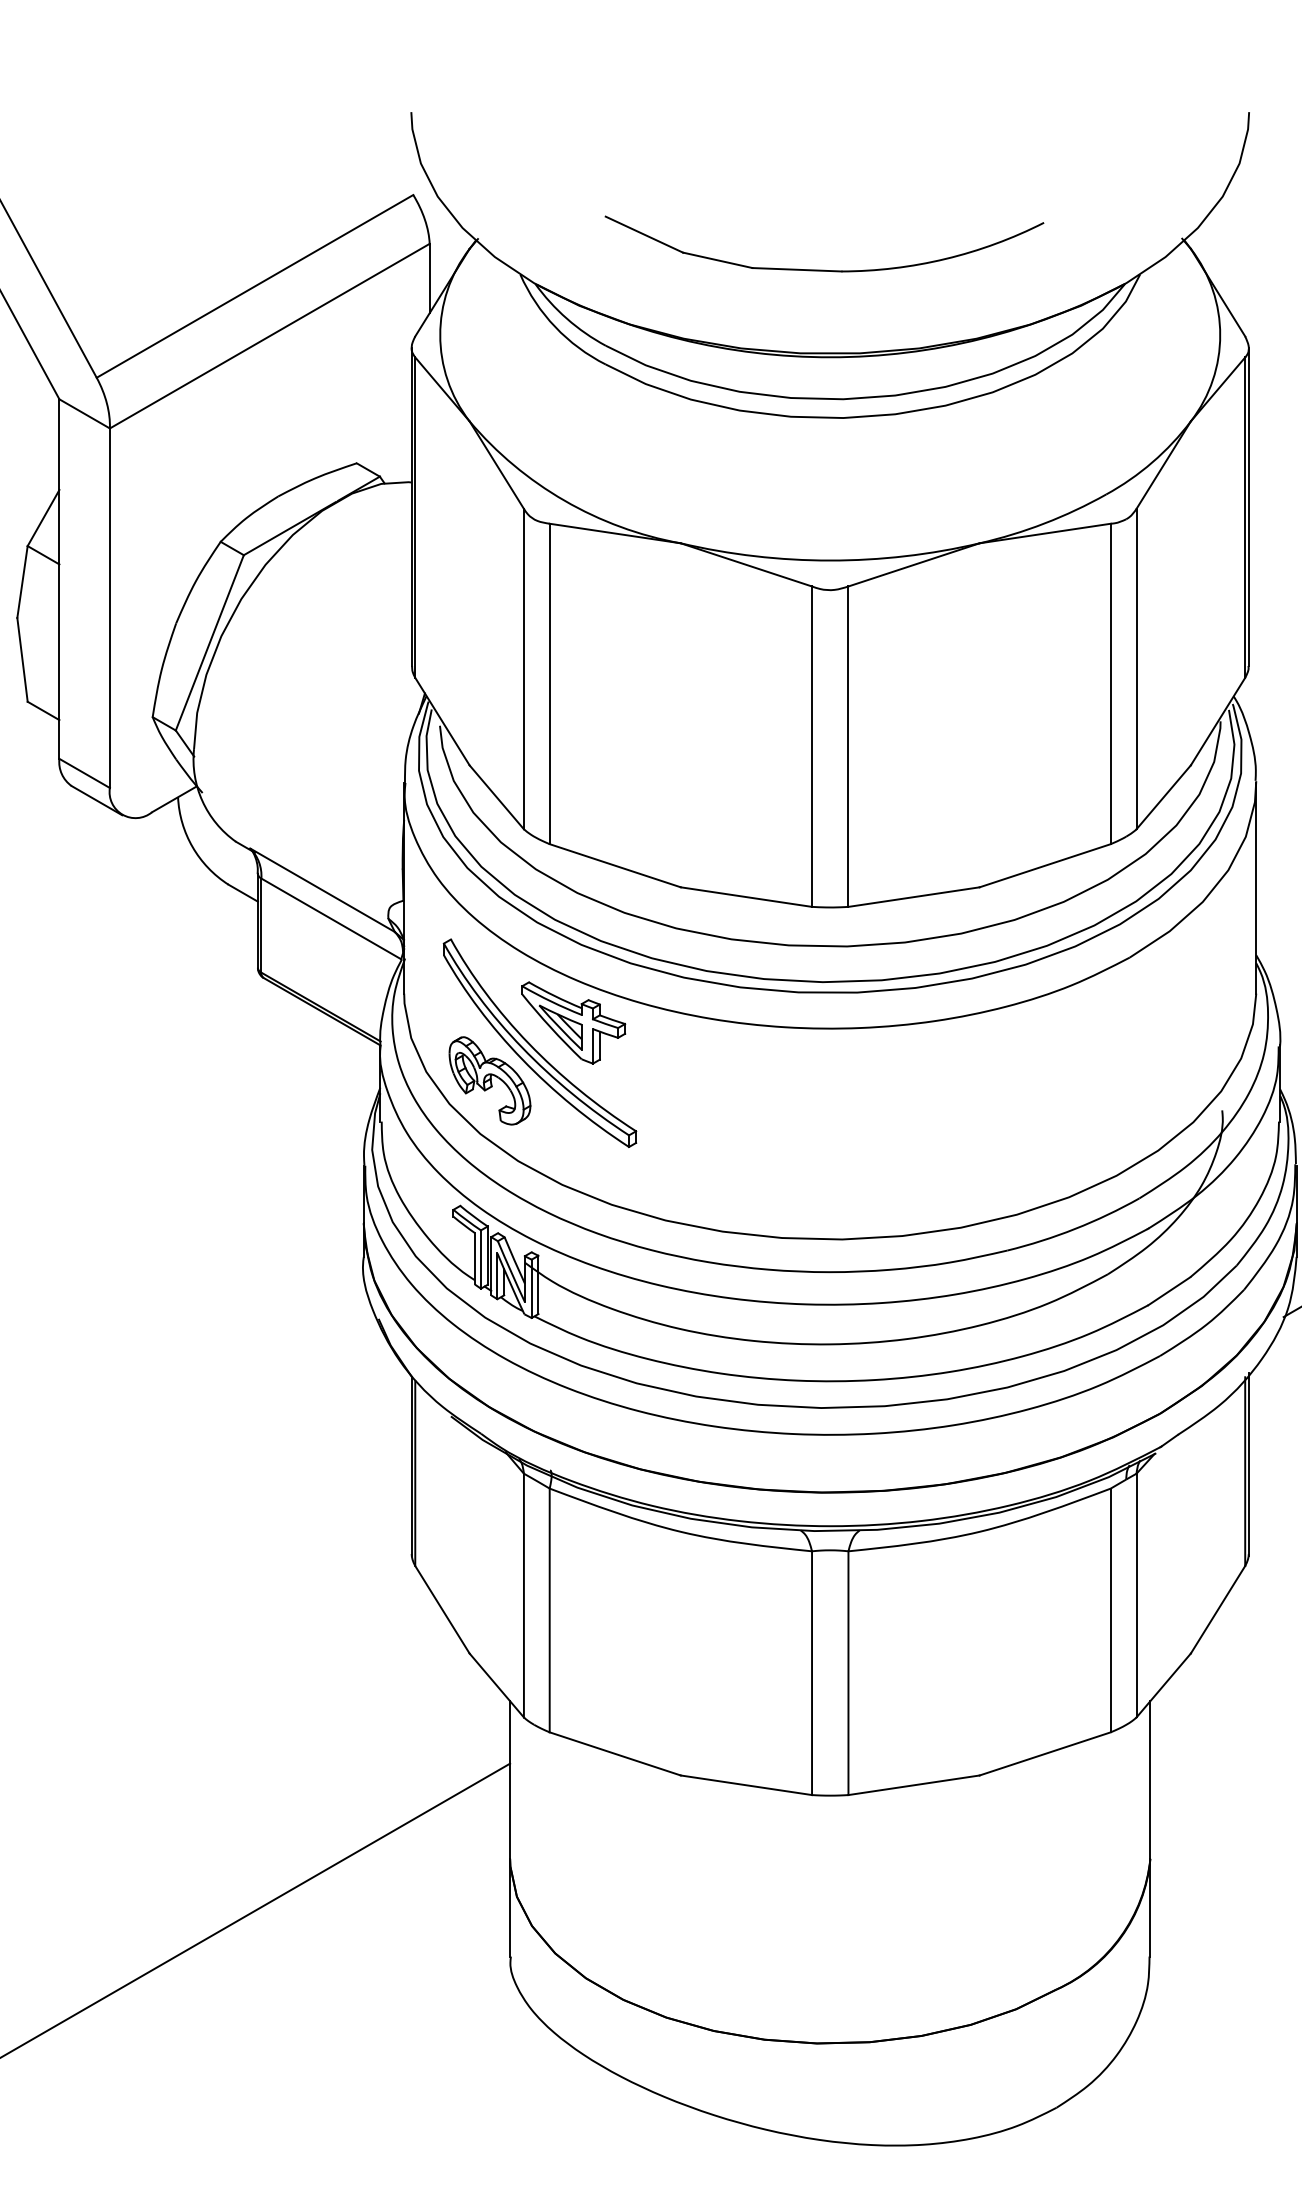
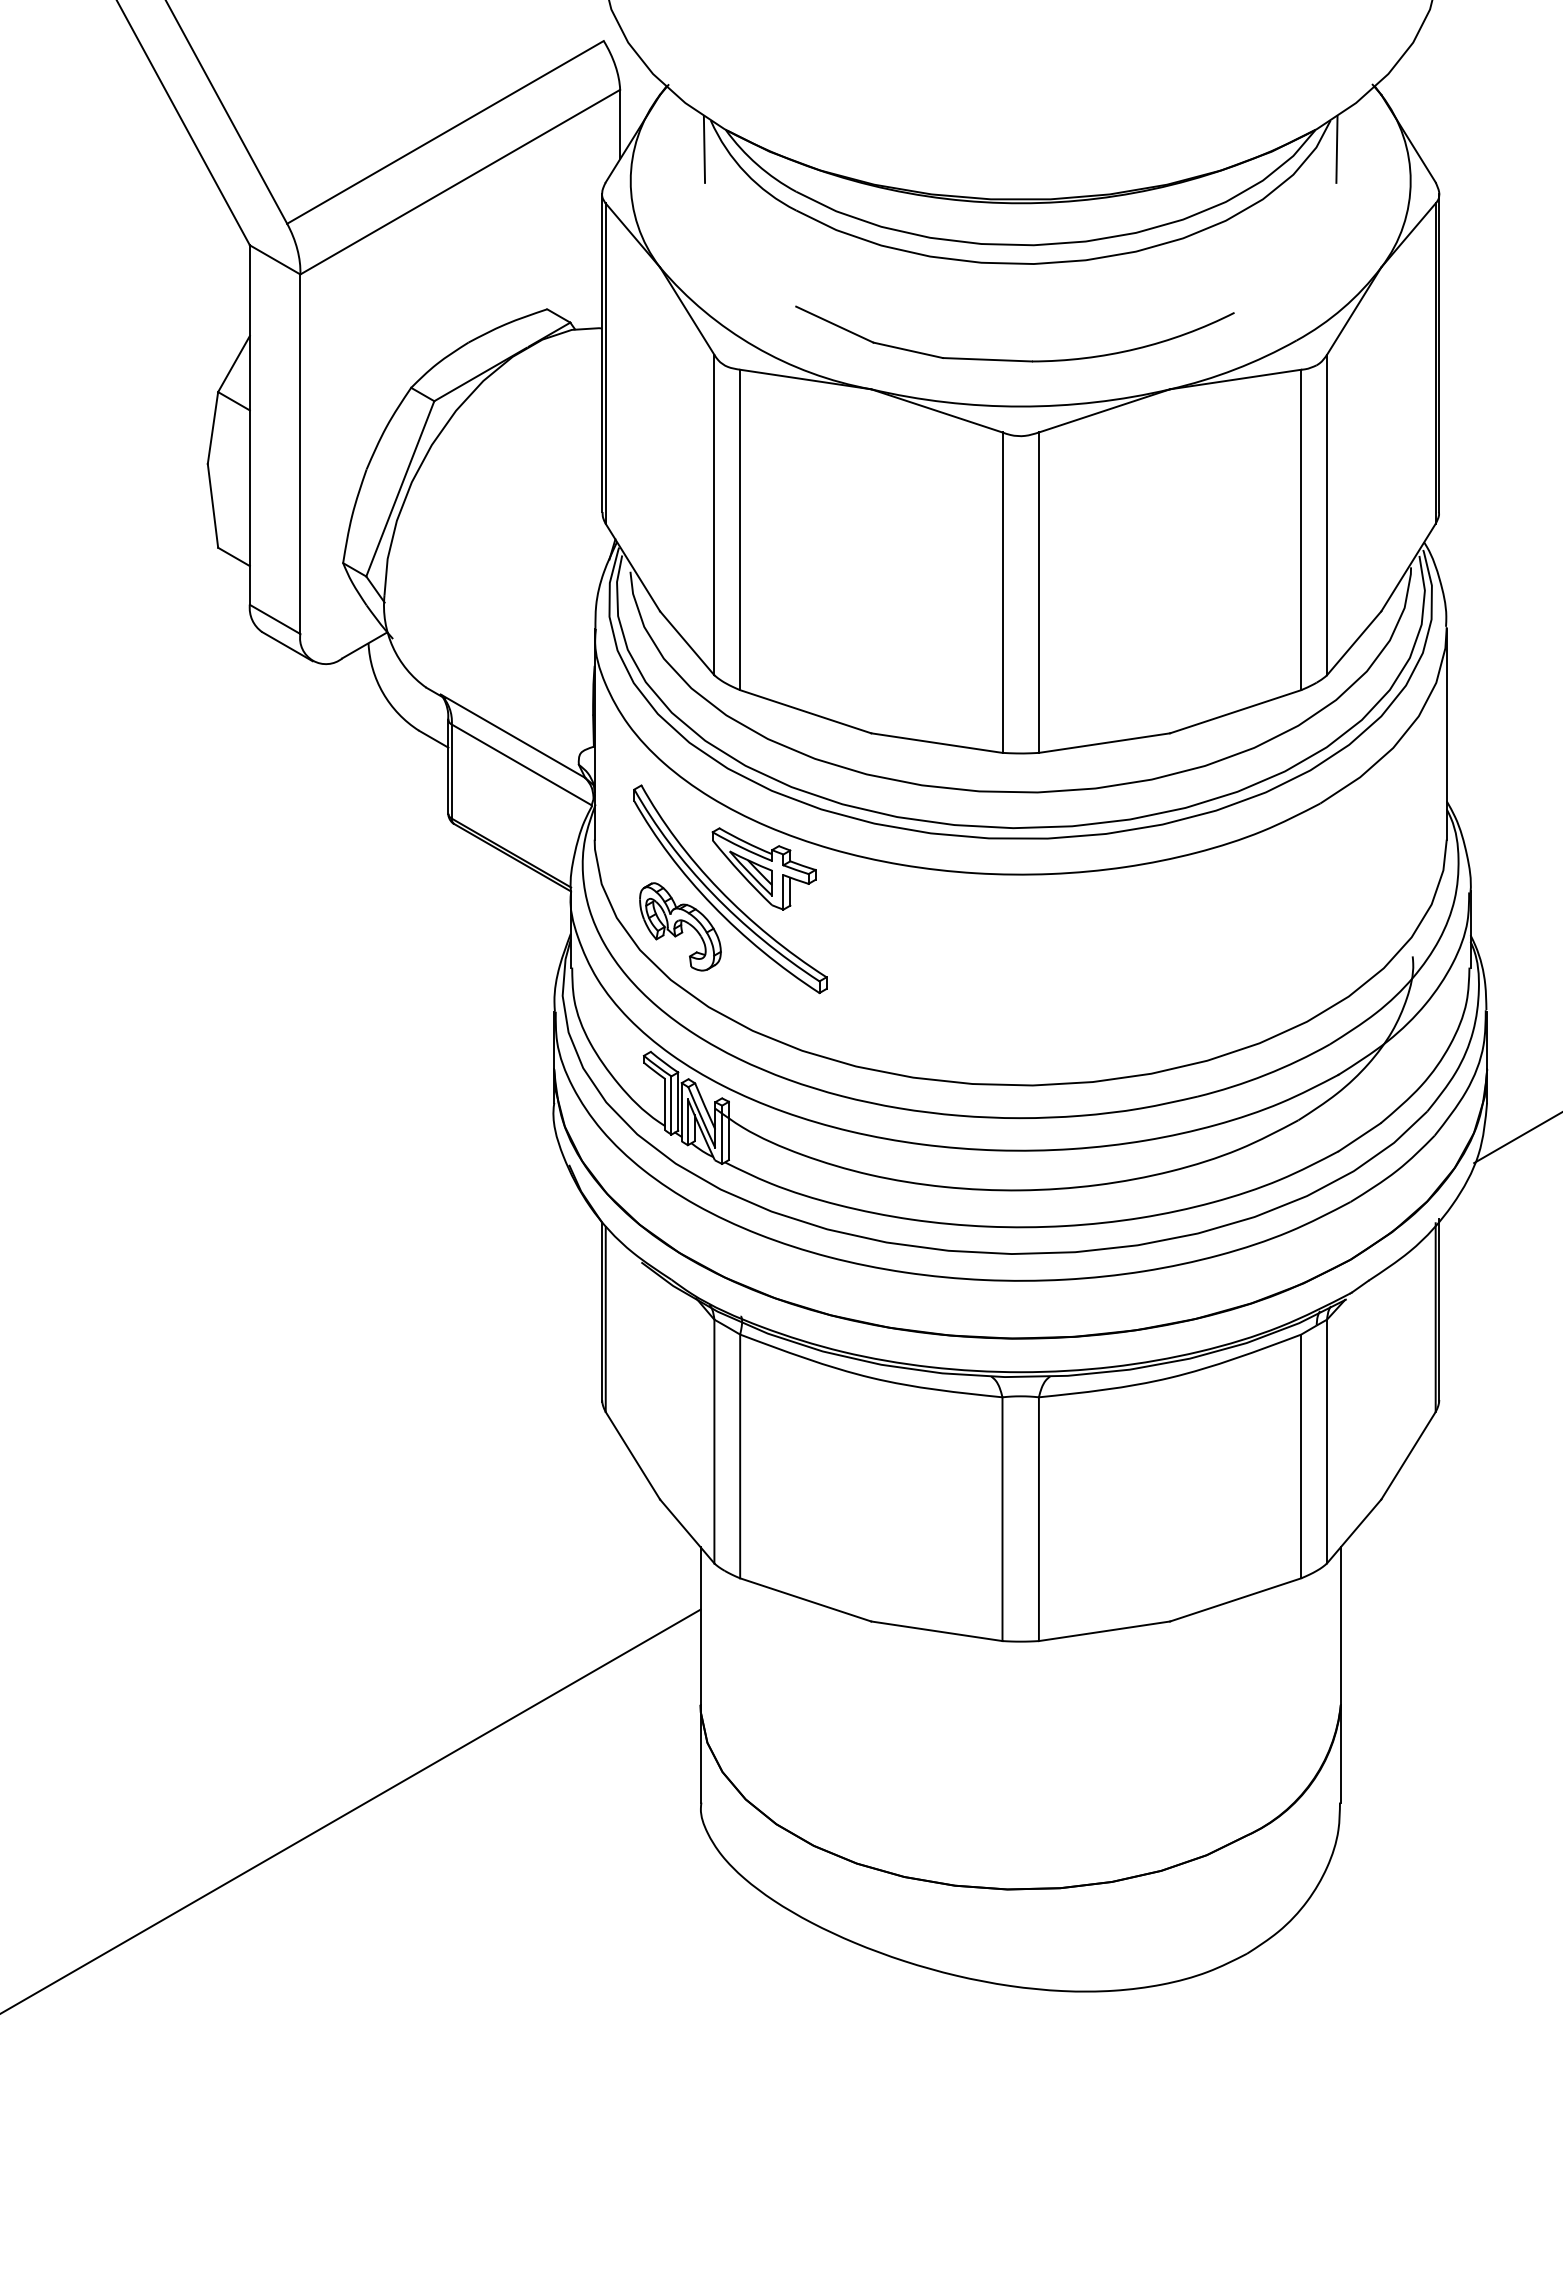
part: (824, 269) -> (1014, 359), moved
line: (514, 303) -> (704, 149), added
line: (1146, 303) -> (1336, 149), added

